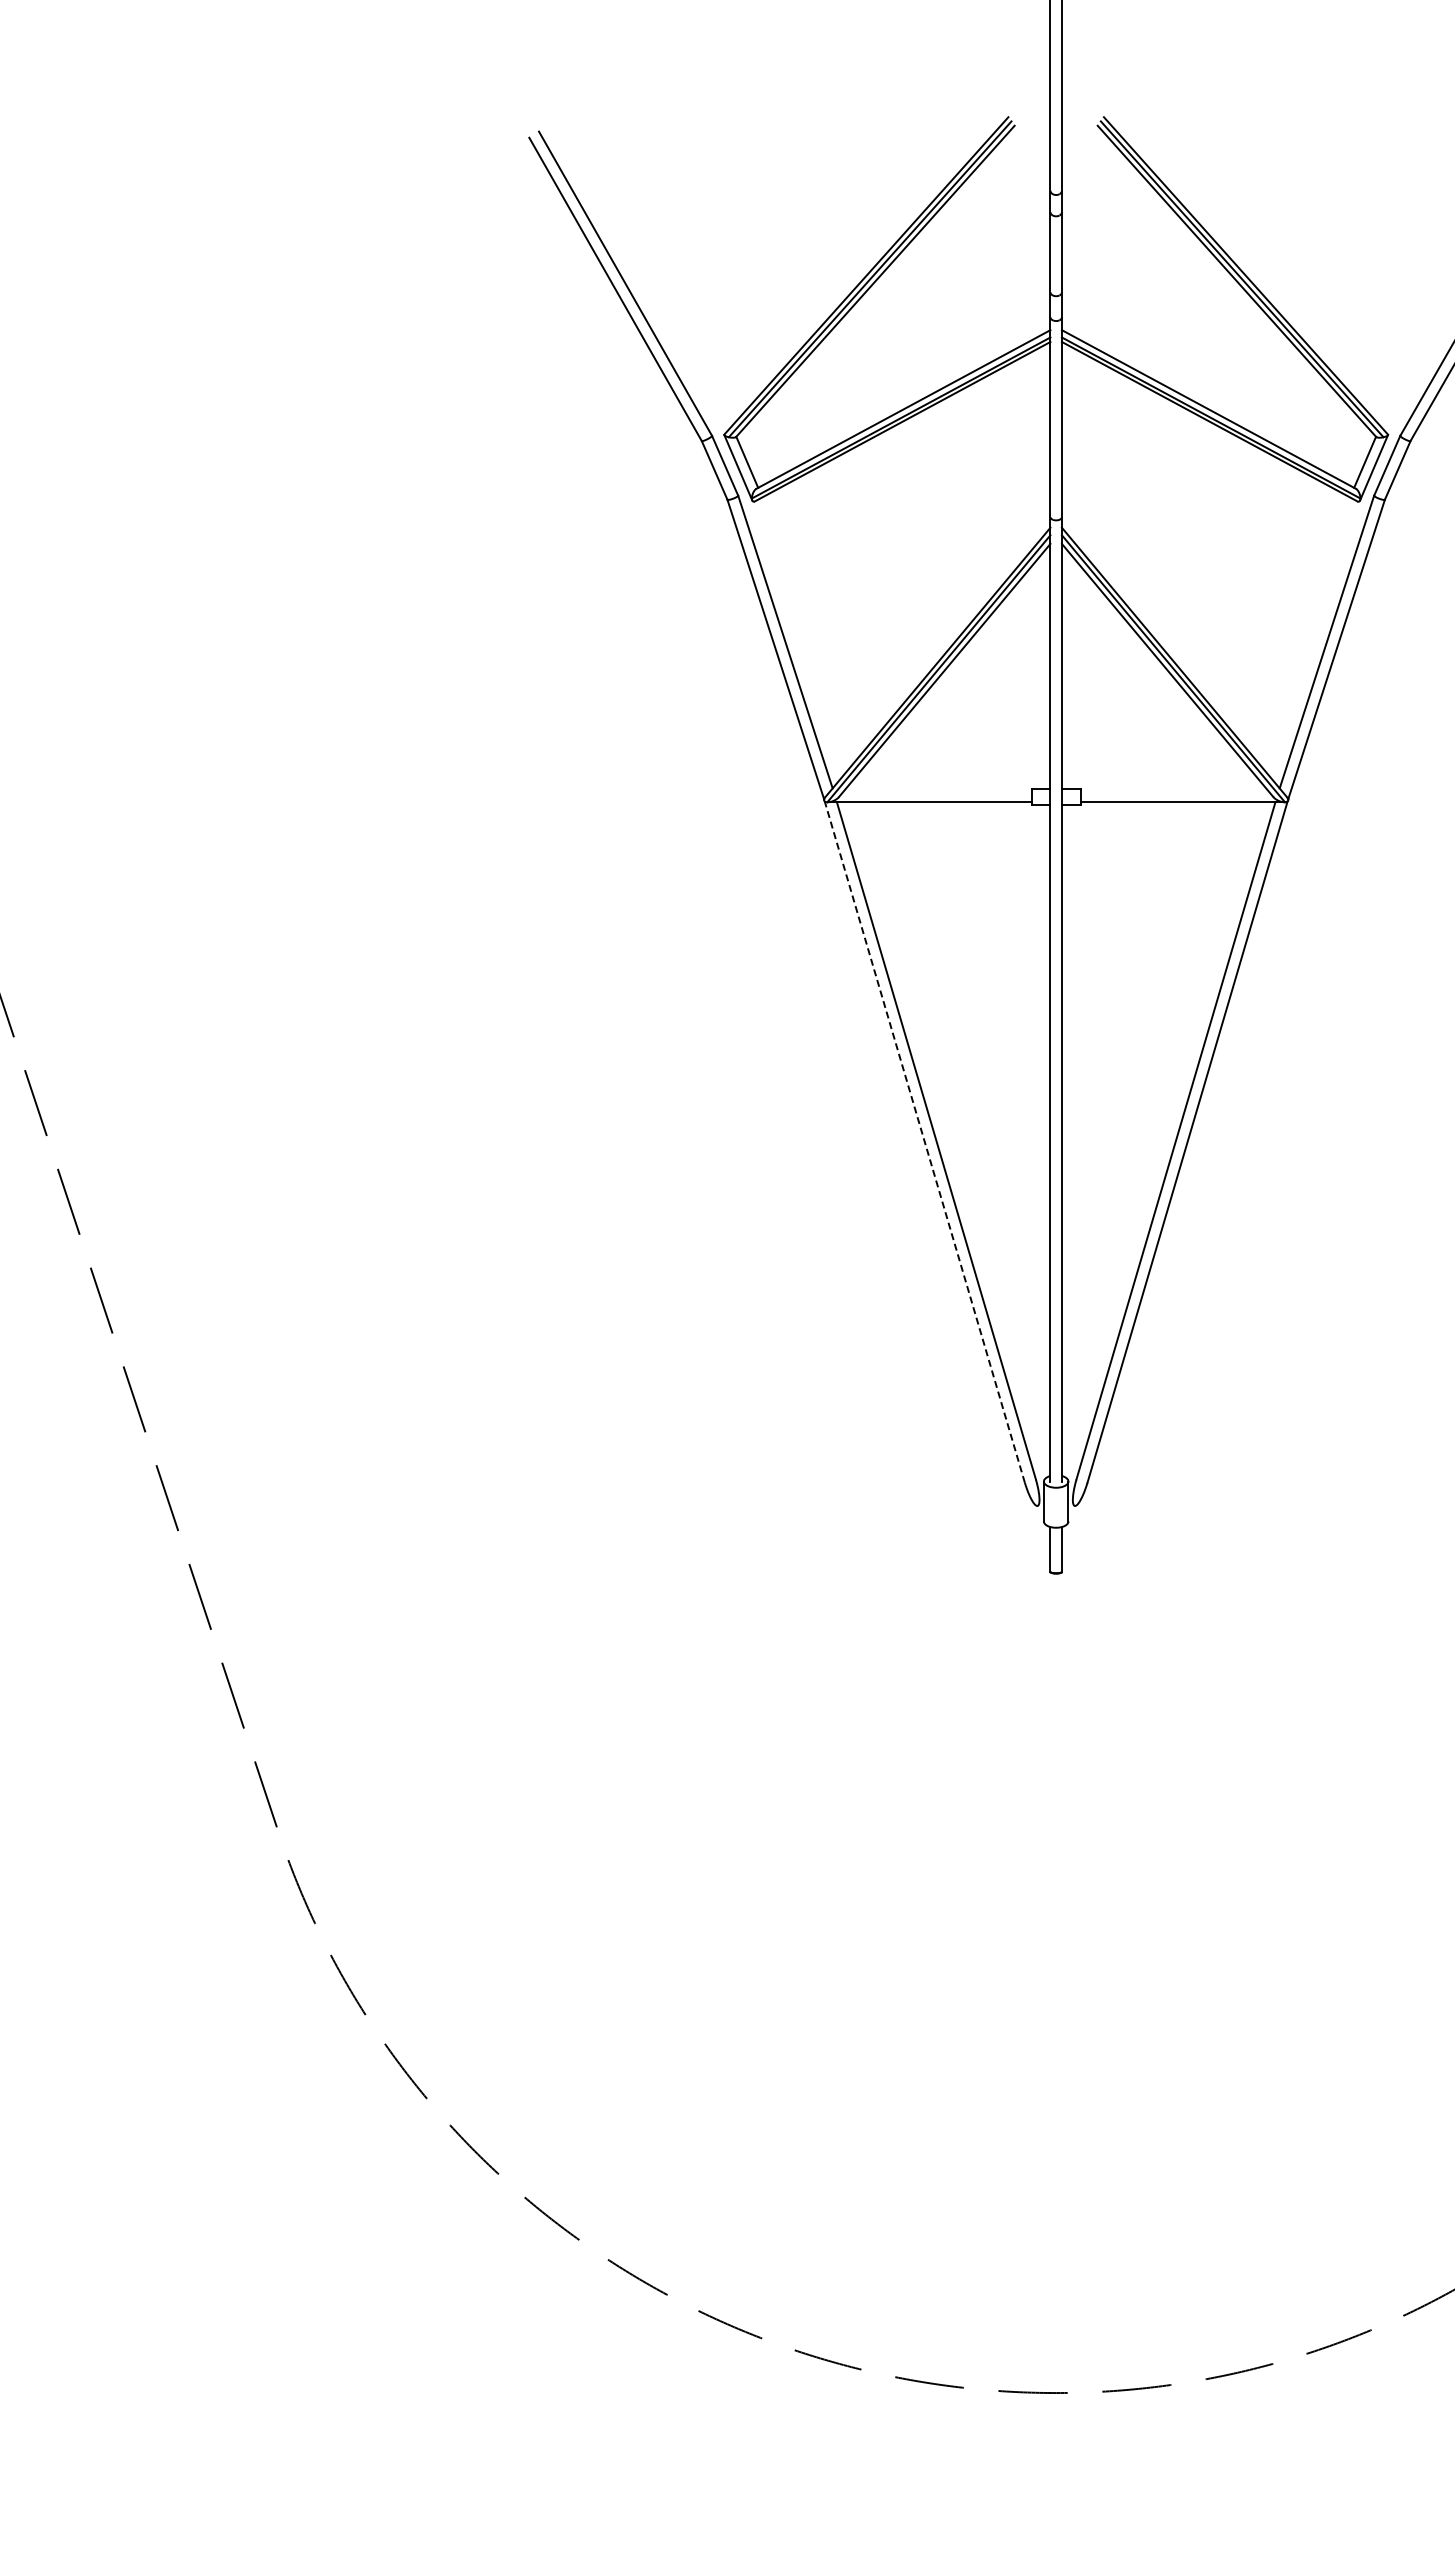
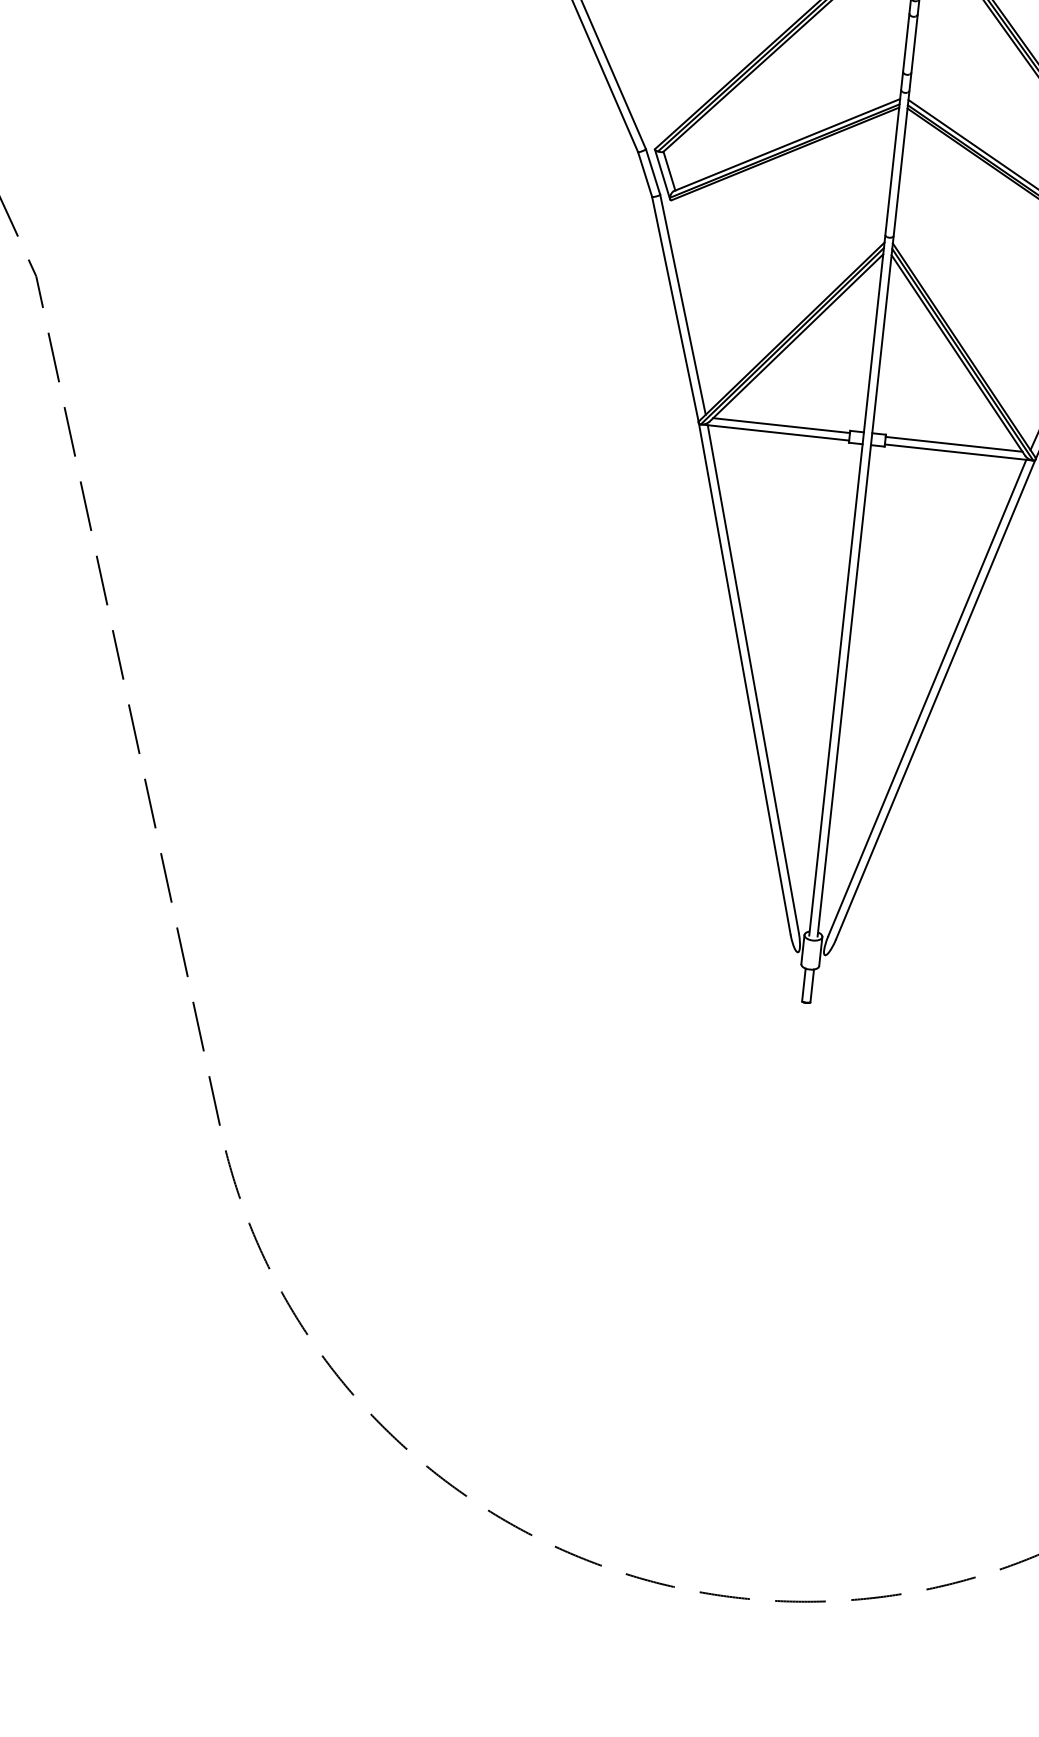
line: (937, 791) -> (781, 425), added
line: (1174, 791) -> (953, 444), added
line: (924, 1141) -> (744, 678), dashed -> solid

